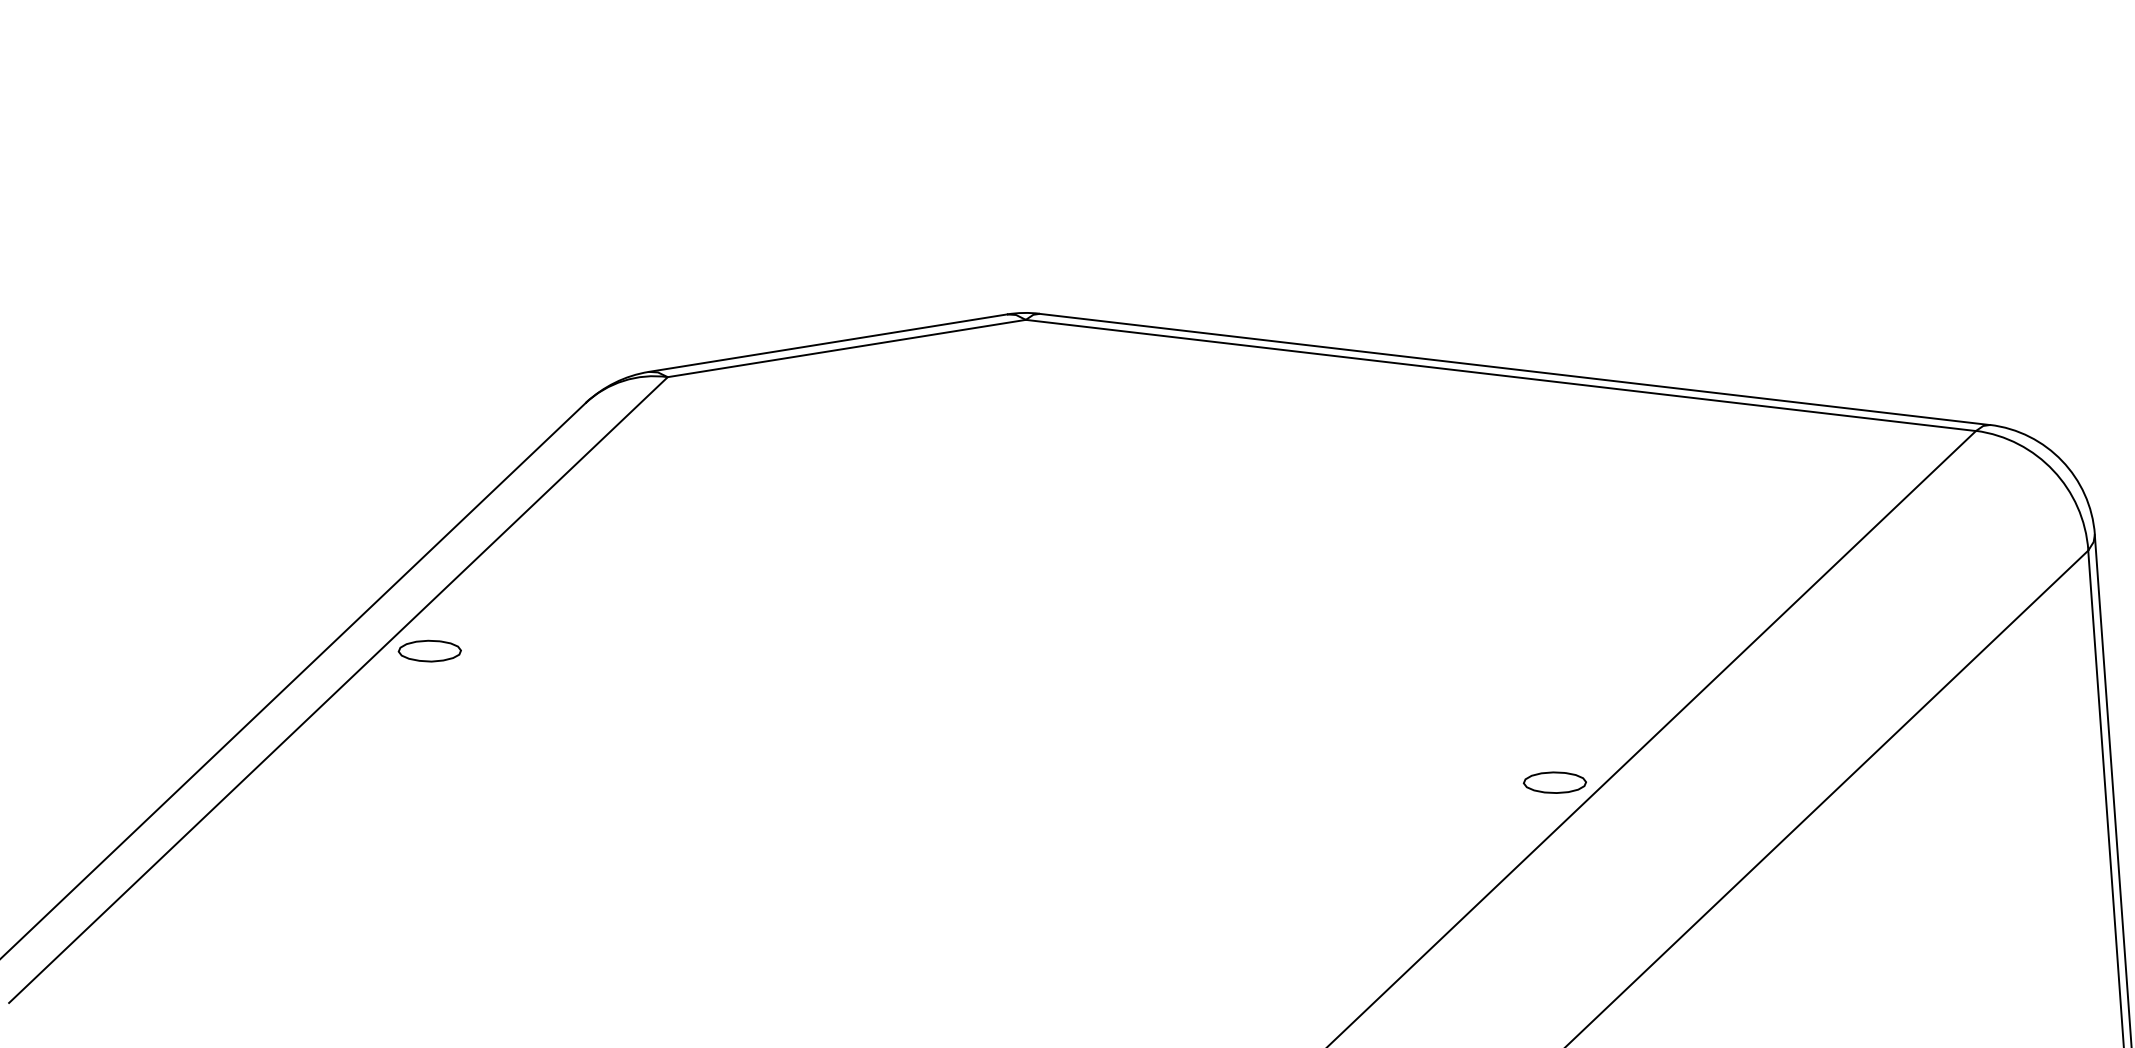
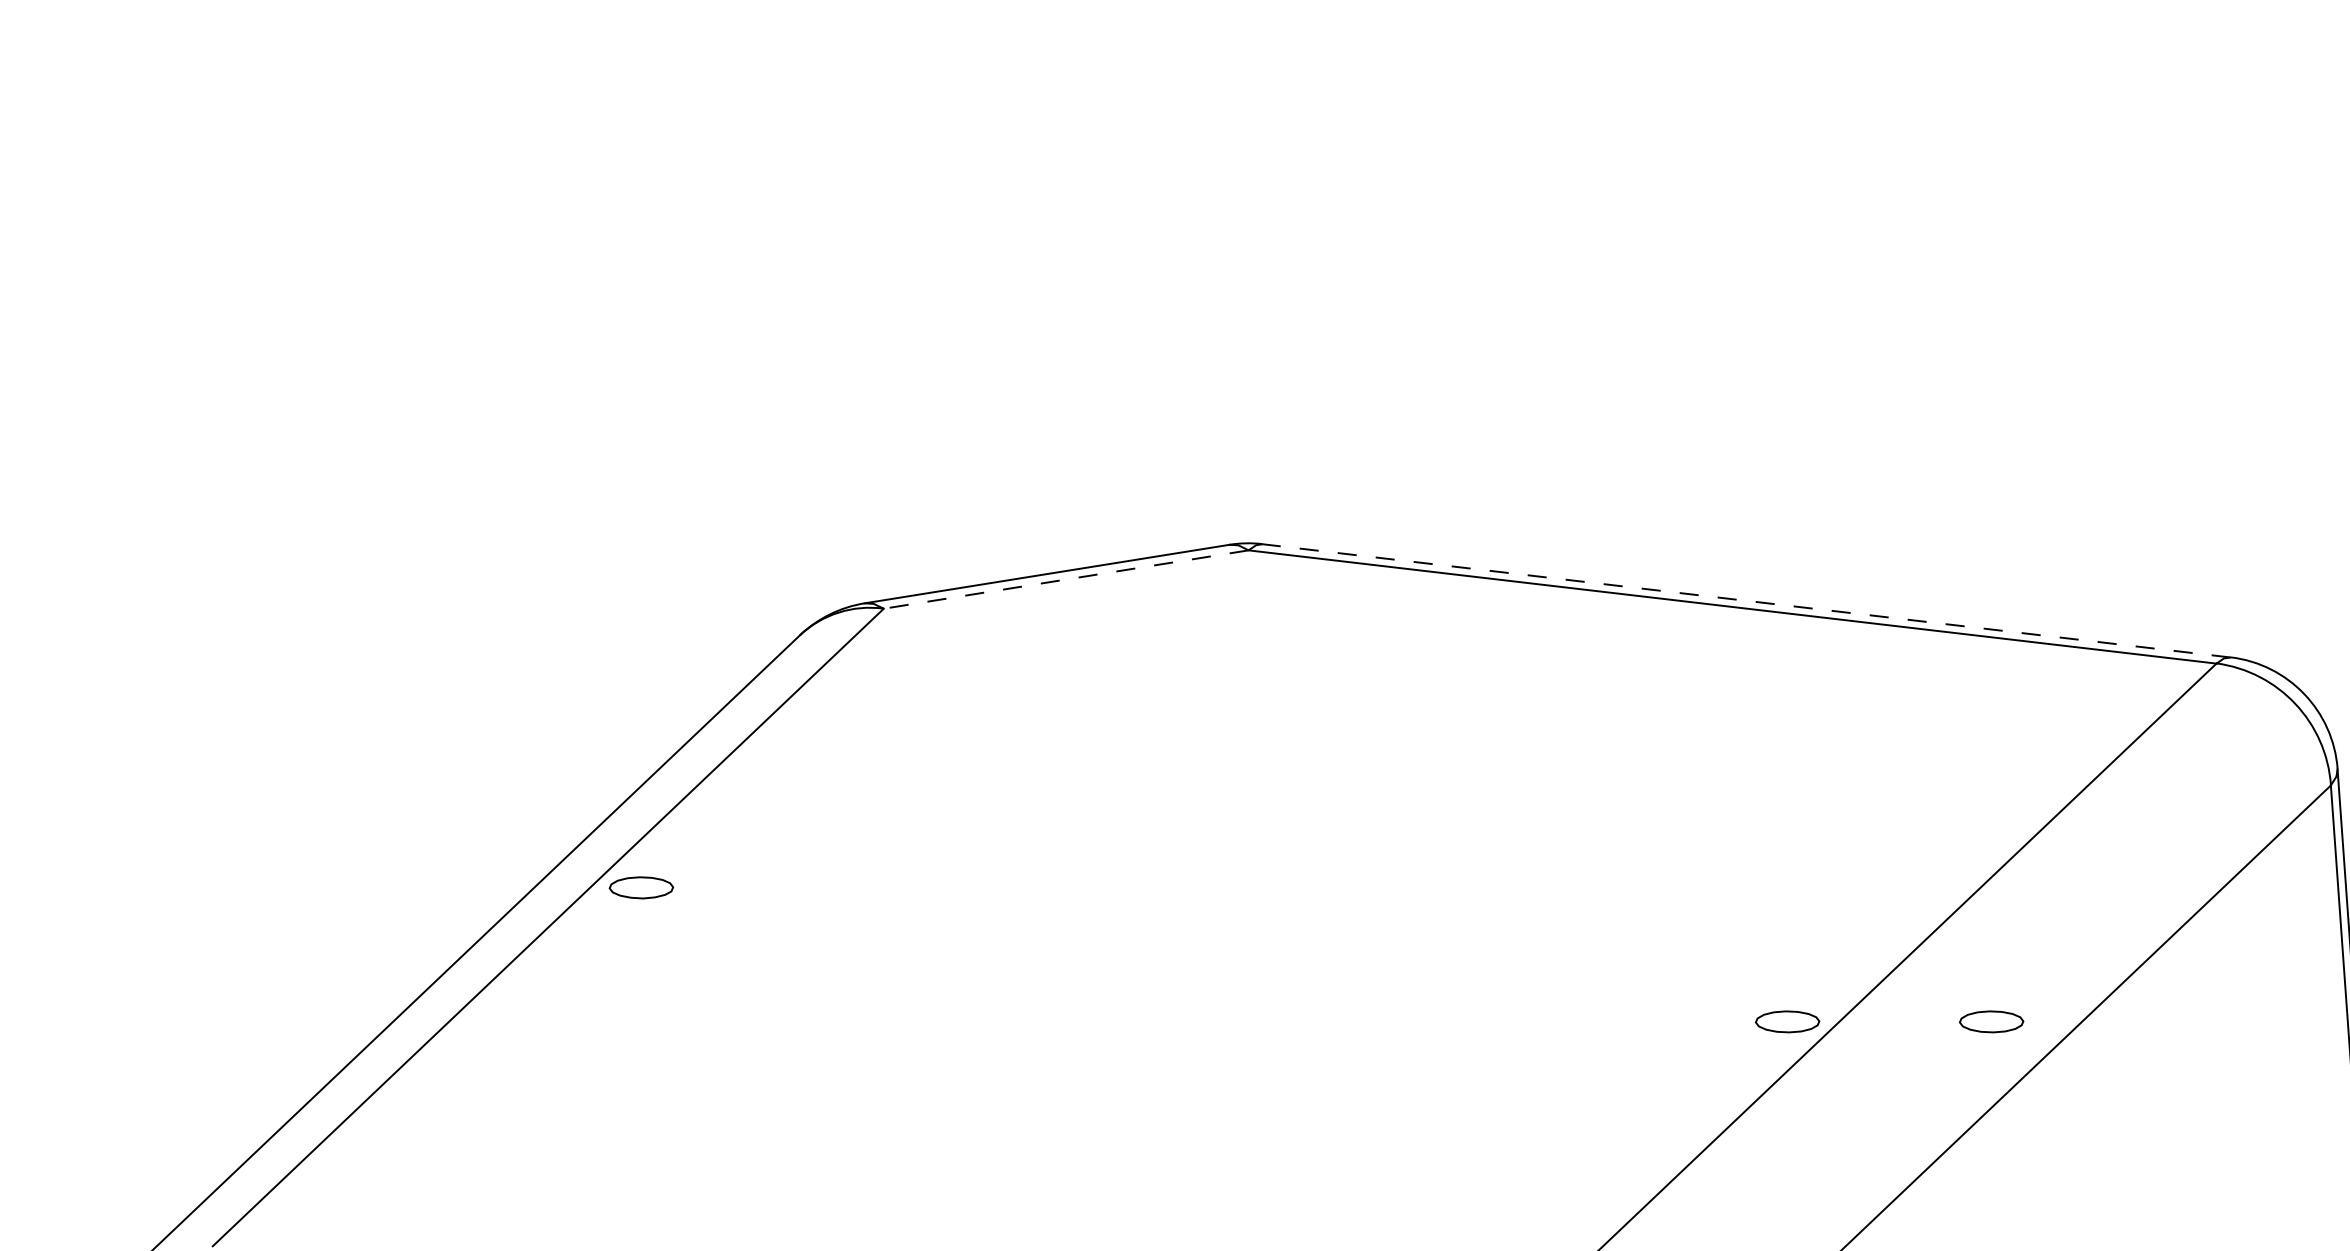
line: (847, 348) -> (1066, 579), solid -> dashed
line: (1514, 369) -> (1746, 600), solid -> dashed
part: (1755, 782) -> (1991, 1021), added

